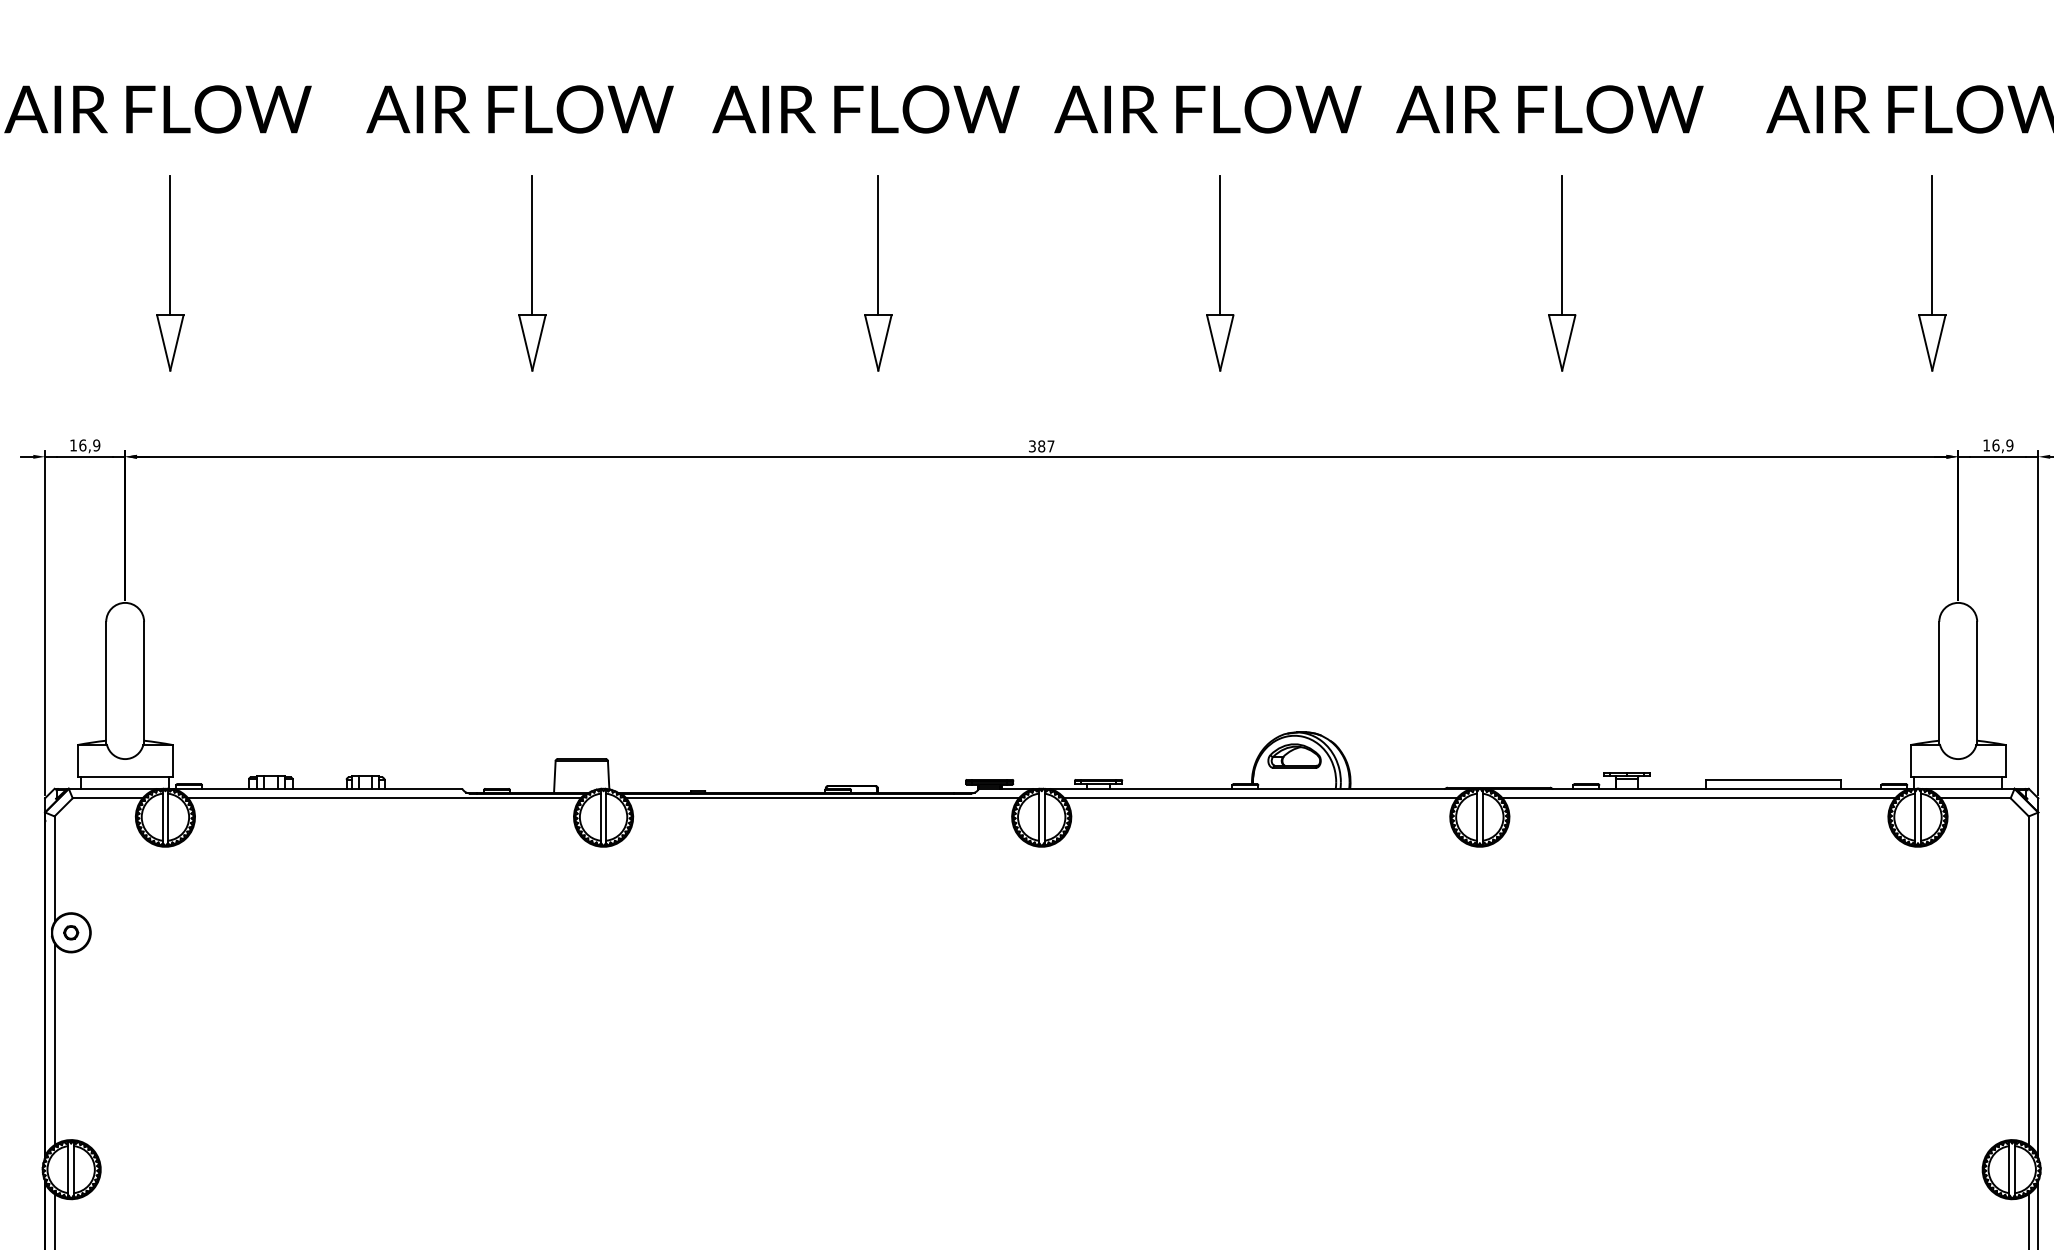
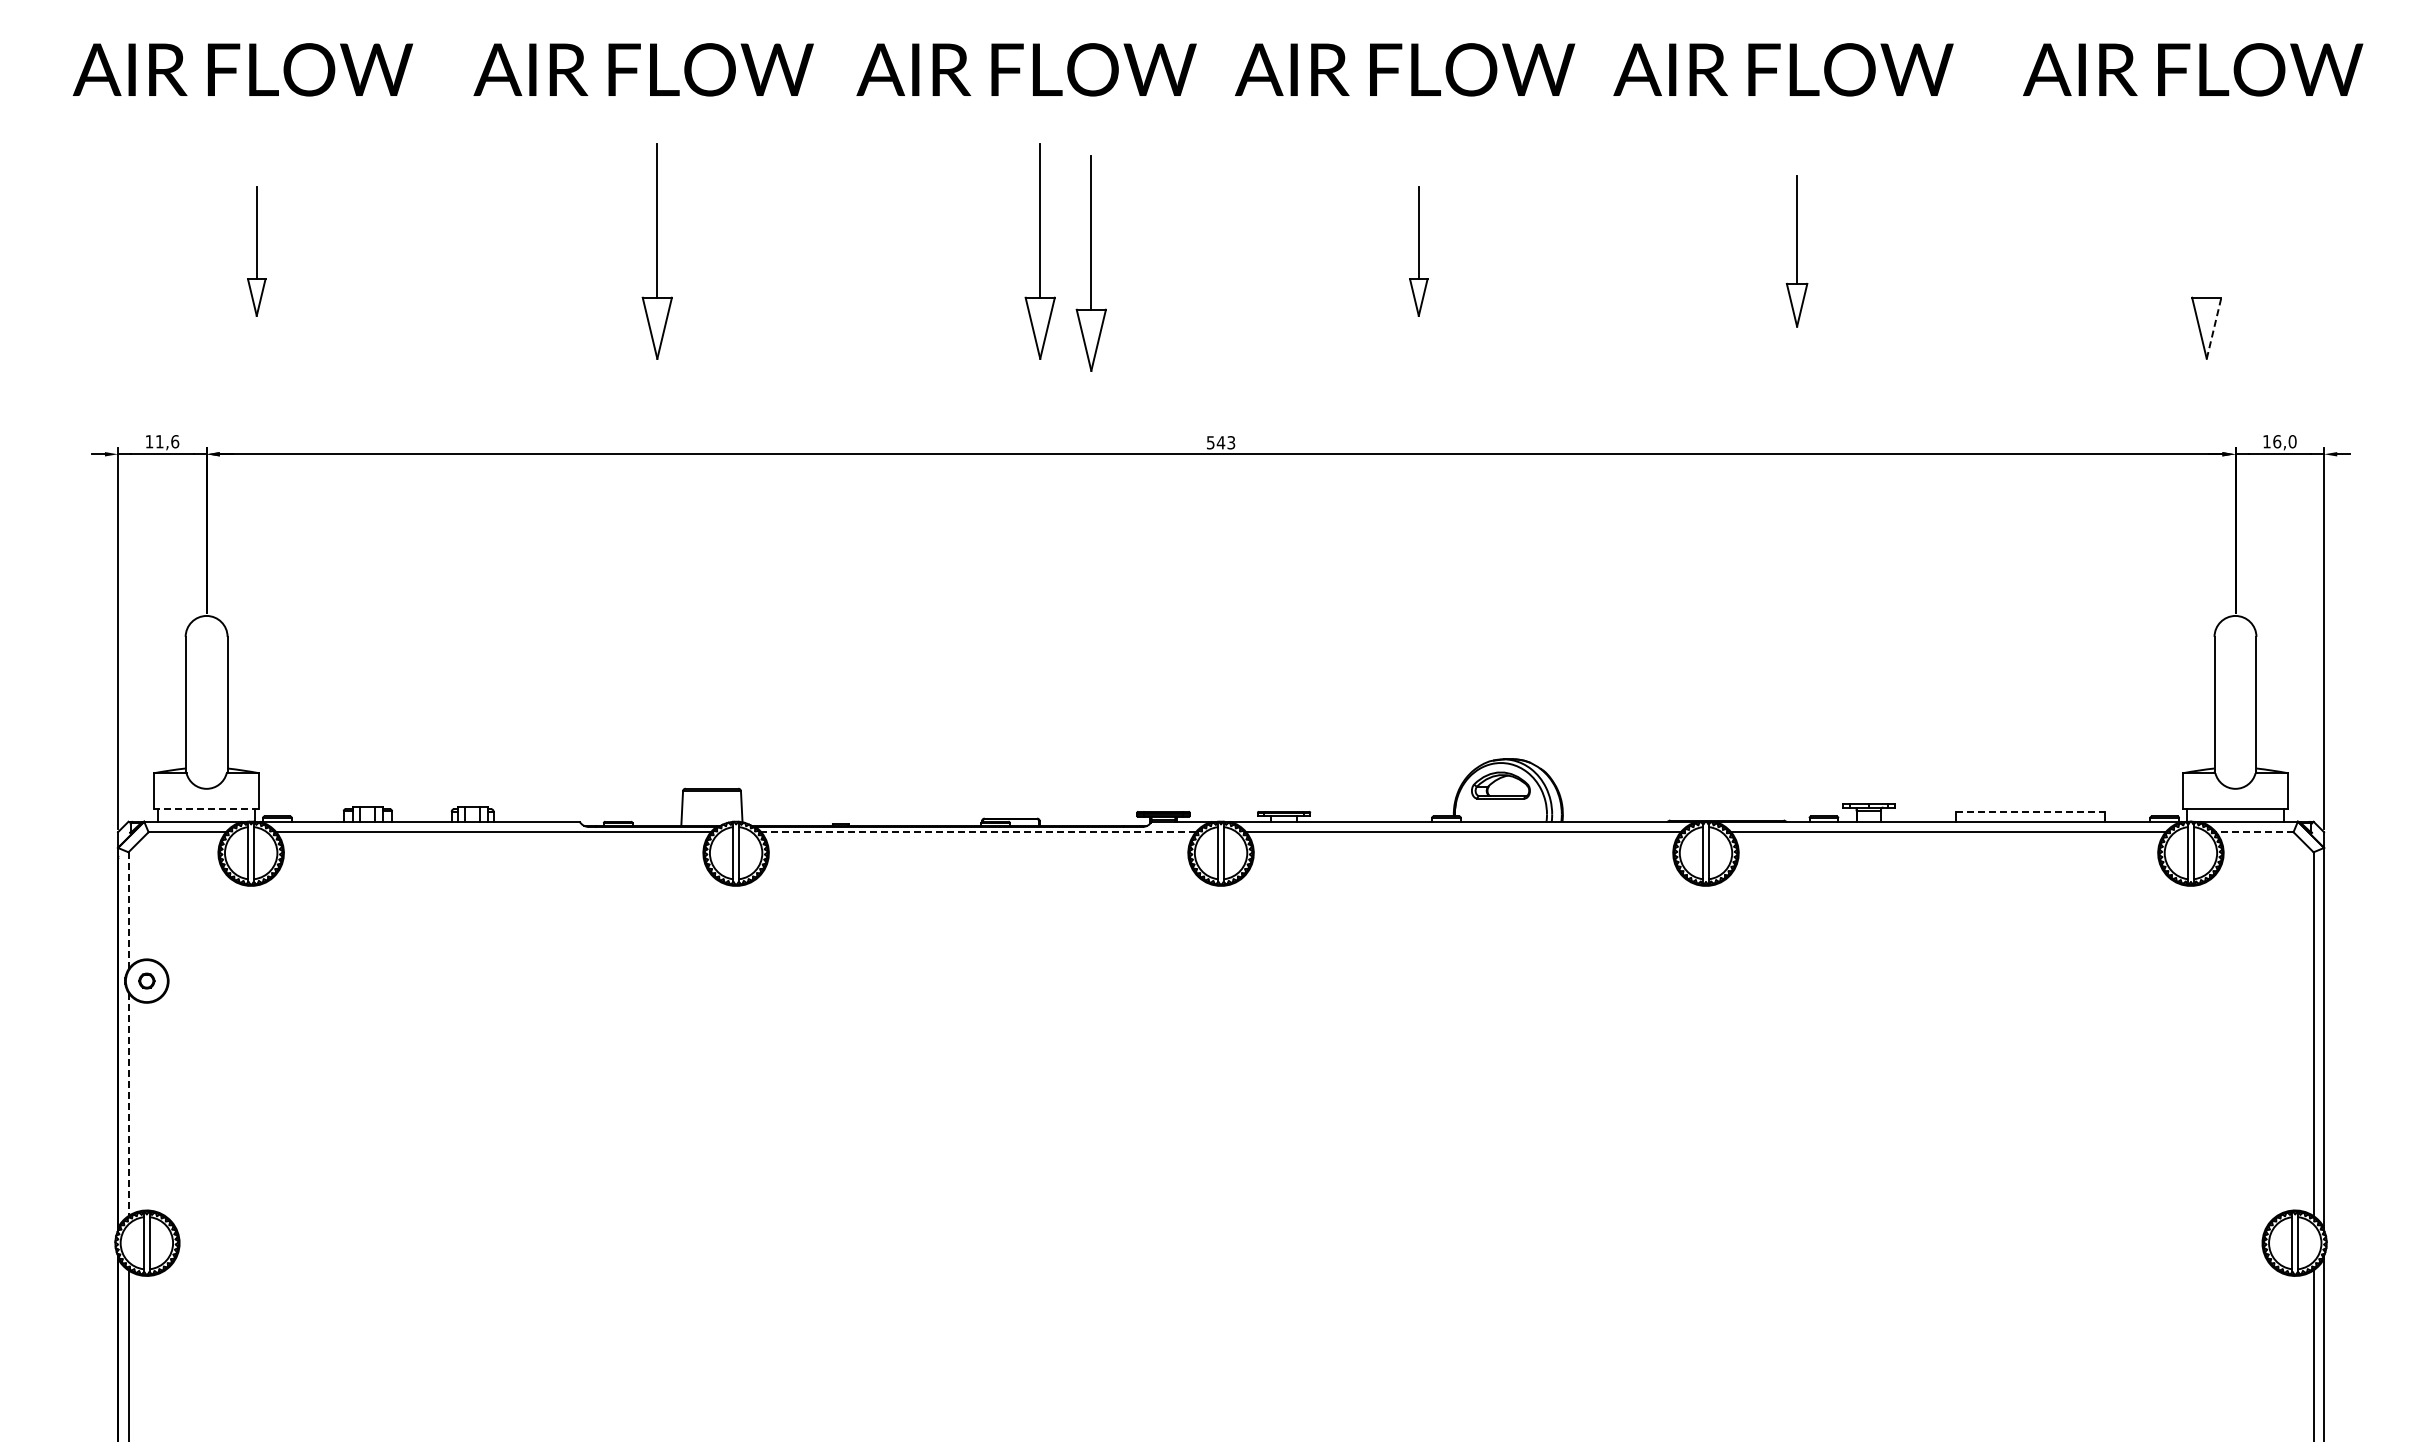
line: (1932, 245) -> (2206, 220), removed
part: (170, 273) -> (256, 251), size x0.6
part: (1220, 273) -> (1418, 251), size x0.6
part: (1561, 273) -> (1796, 251), size x0.7
part: (923, 284) -> (1090, 263), added
line: (1939, 342) -> (2214, 327), solid -> dashed
text: (89, 445) -> (167, 441), 16,9 -> 11,6
text: (2009, 445) -> (2292, 441), 16,9 -> 16,0
text: (1042, 446) -> (1221, 442), 387 -> 543
line: (125, 776) -> (206, 808), solid -> dashed
line: (1773, 780) -> (2031, 812), solid -> dashed
line: (822, 798) -> (978, 832), solid -> dashed
line: (1975, 798) -> (2254, 832), solid -> dashed
line: (54, 869) -> (128, 910), solid -> dashed
line: (54, 1044) -> (128, 1104), solid -> dashed

